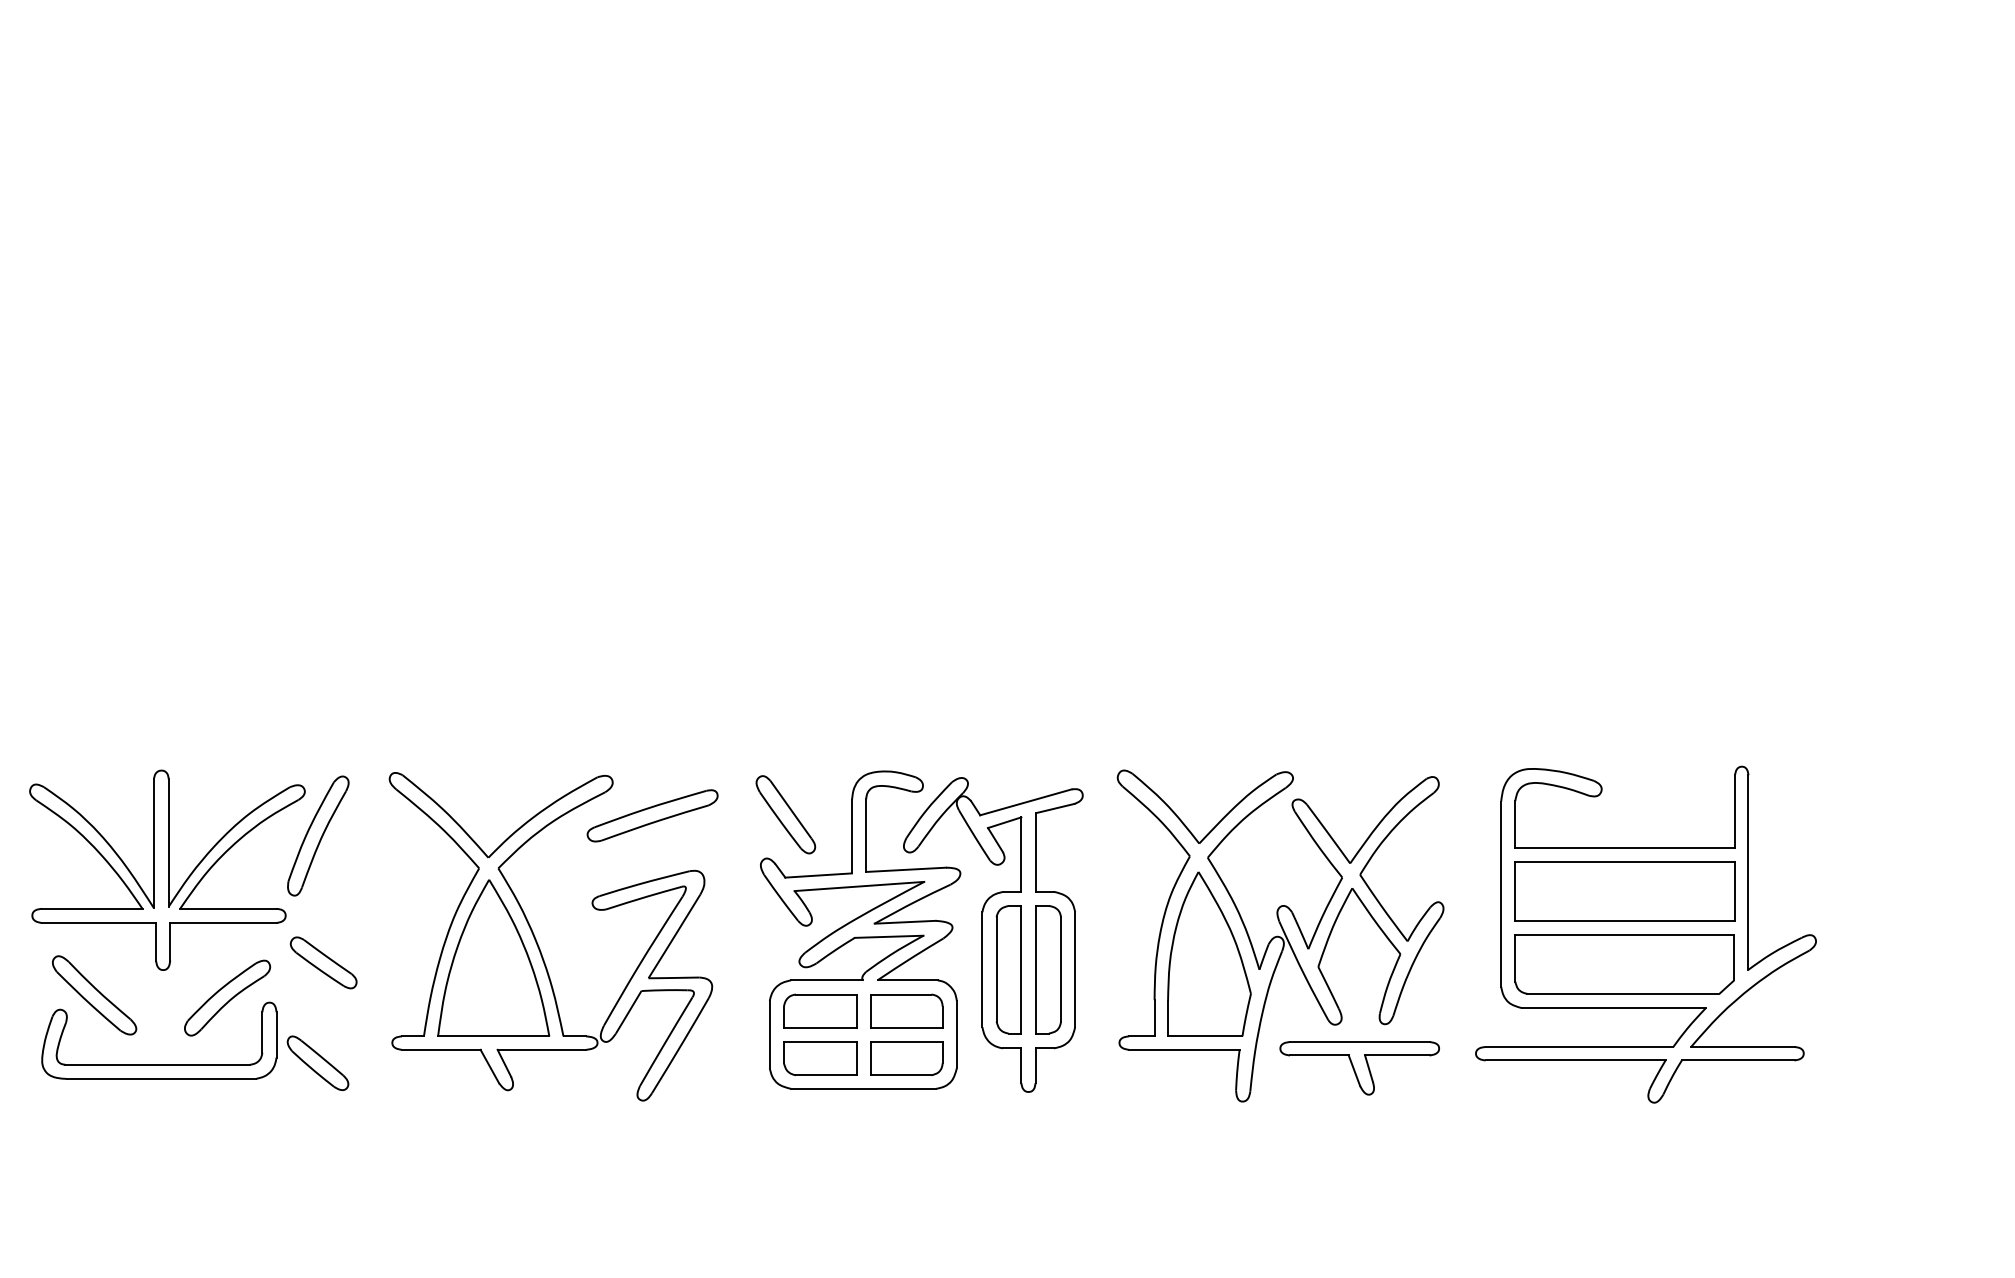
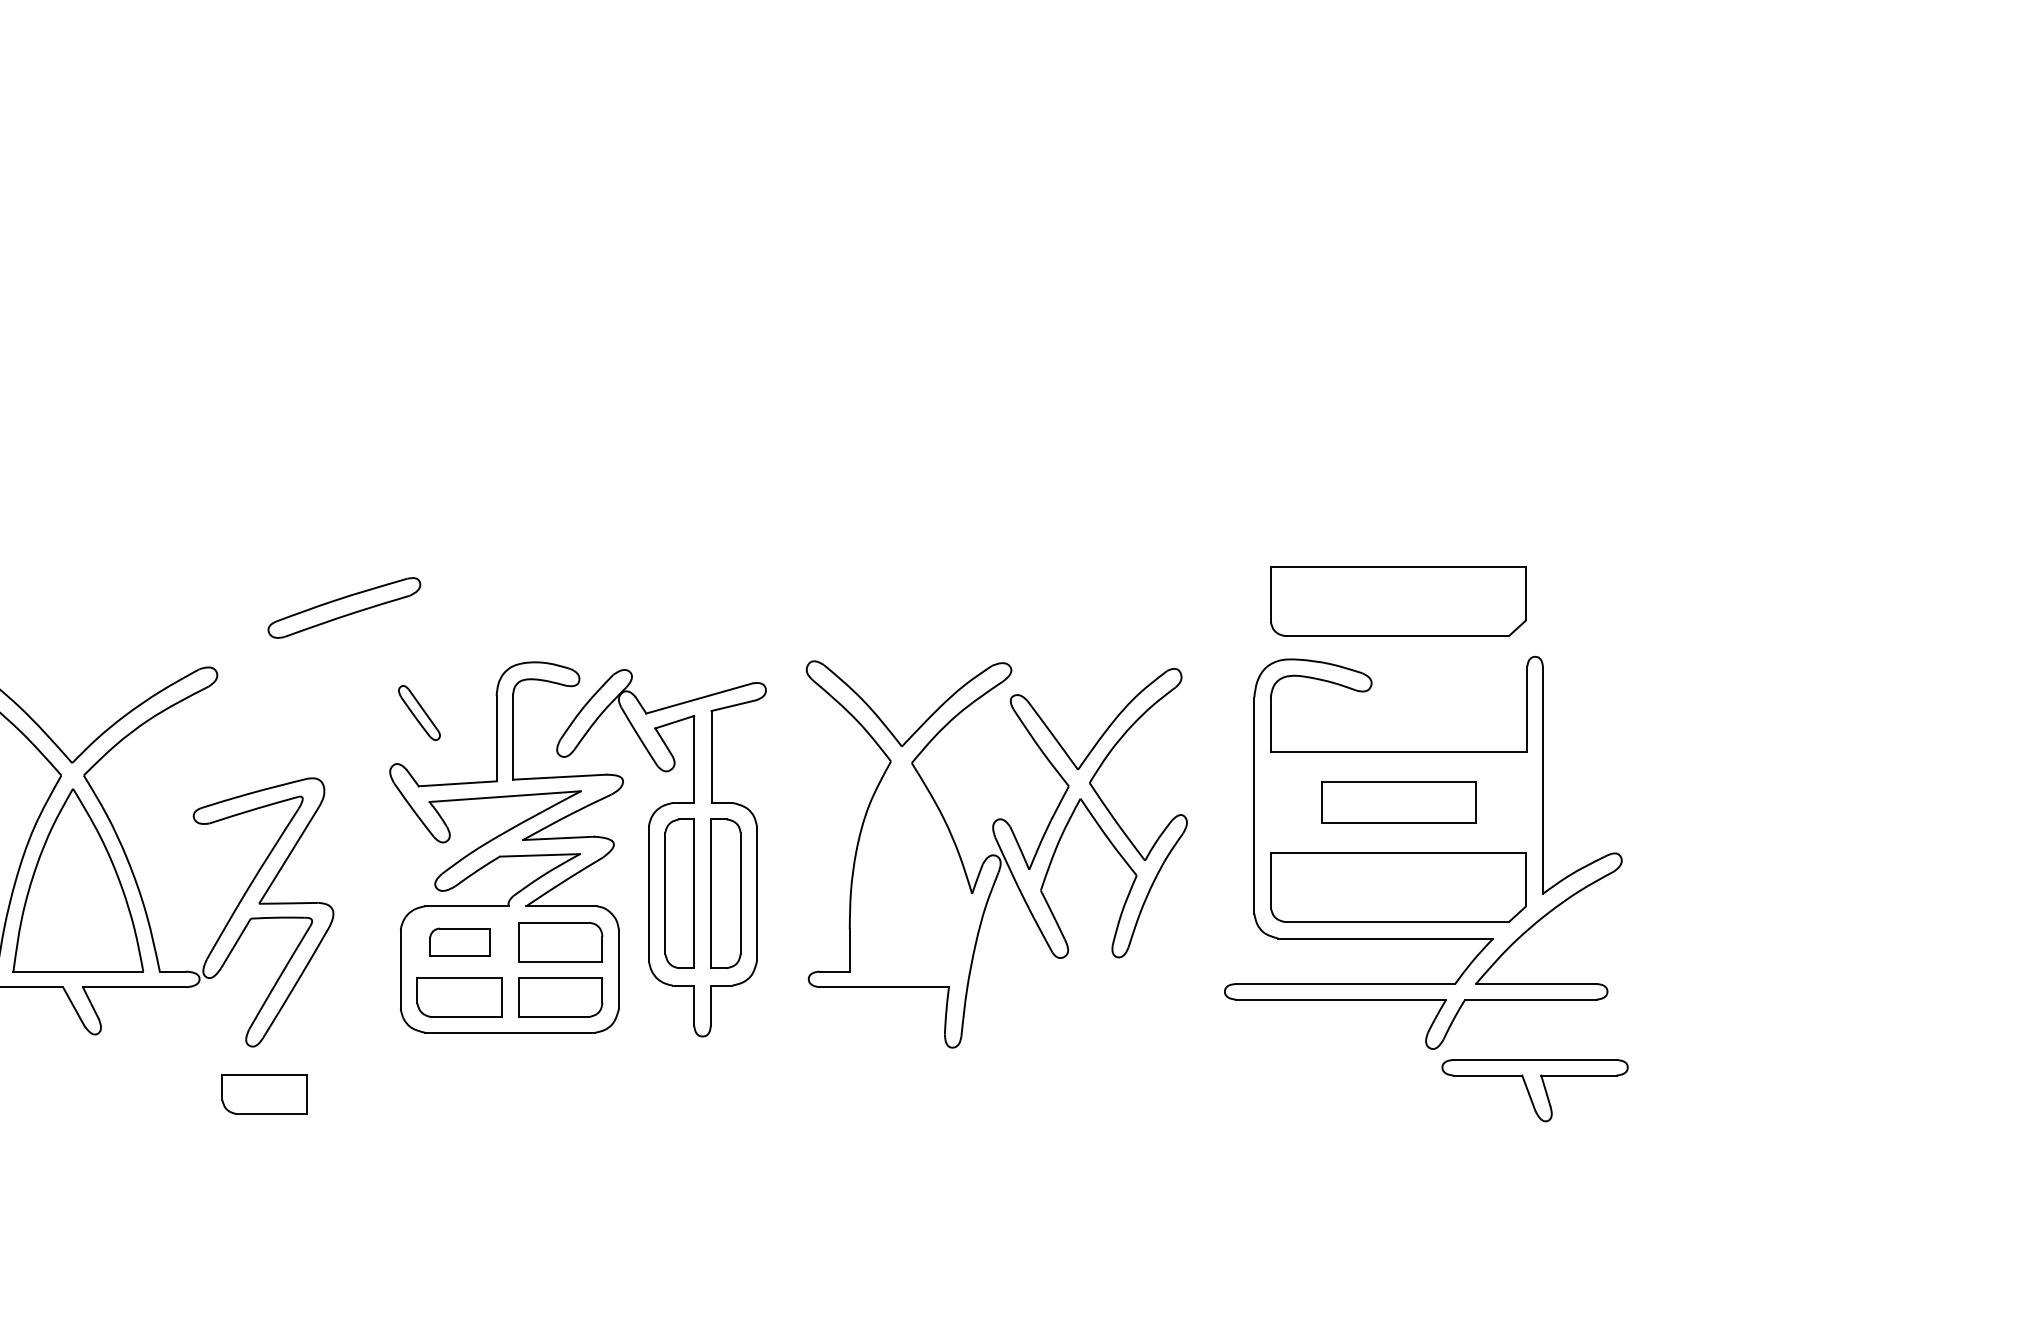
part: (1624, 719) -> (1398, 601), added
part: (785, 814) -> (418, 712), size x0.6
part: (652, 815) -> (344, 607), moved
part: (1624, 891) -> (1398, 802), size x0.6
part: (1209, 953) -> (913, 874), removed
part: (820, 1010) -> (459, 941), size x0.7
part: (1359, 1068) -> (1534, 1090), moved
part: (653, 1141) -> (264, 1094), added

